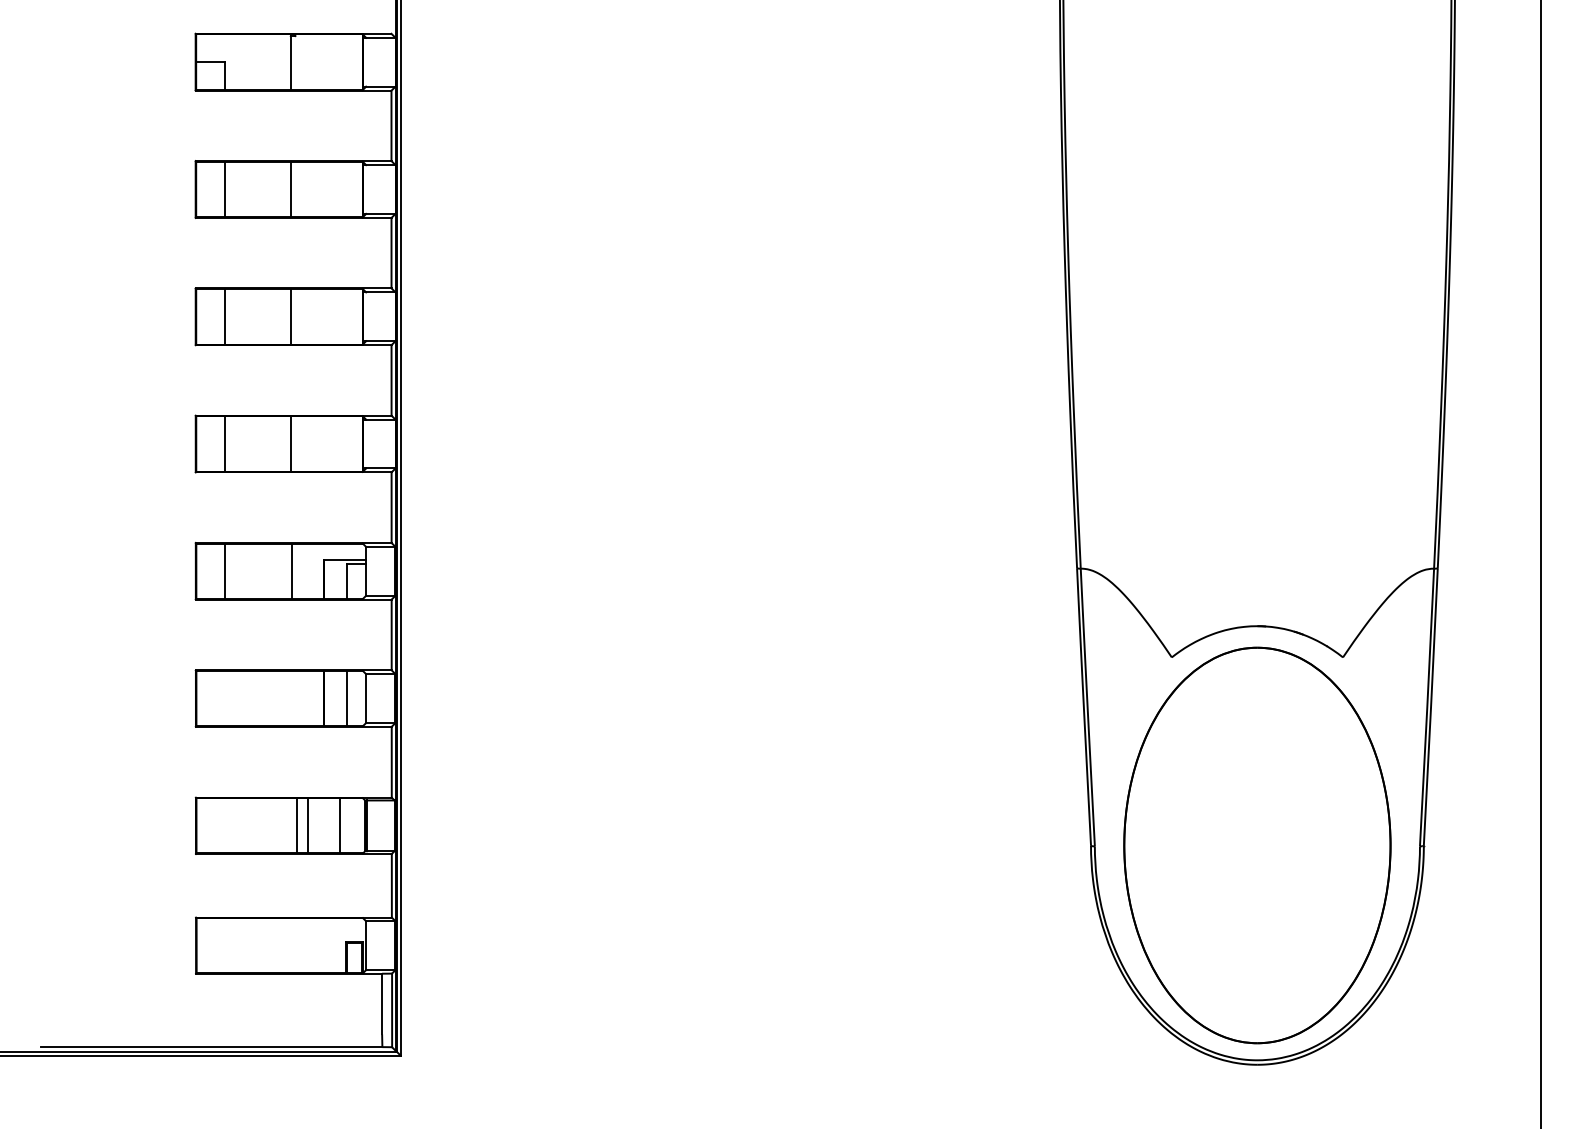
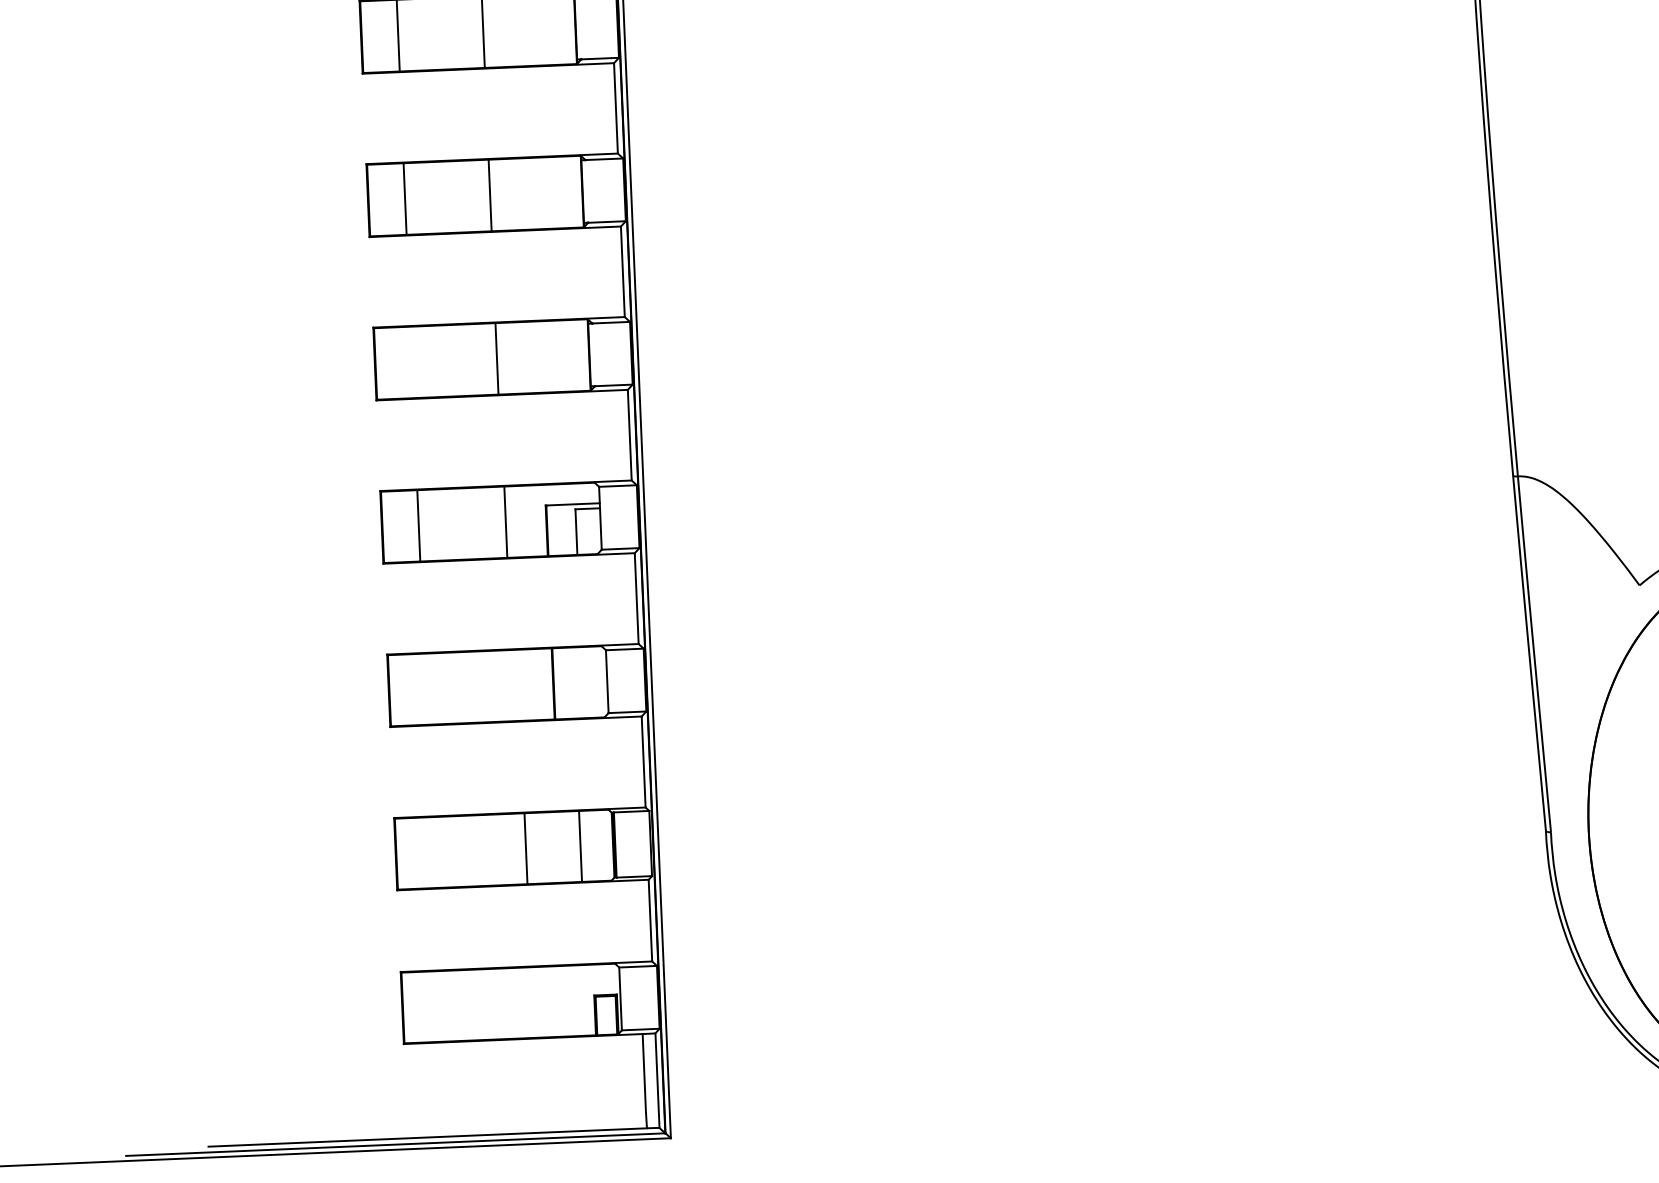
line: (224, 443) -> (411, 361), removed
line: (346, 698) -> (582, 682), removed
line: (307, 825) -> (538, 847), removed

